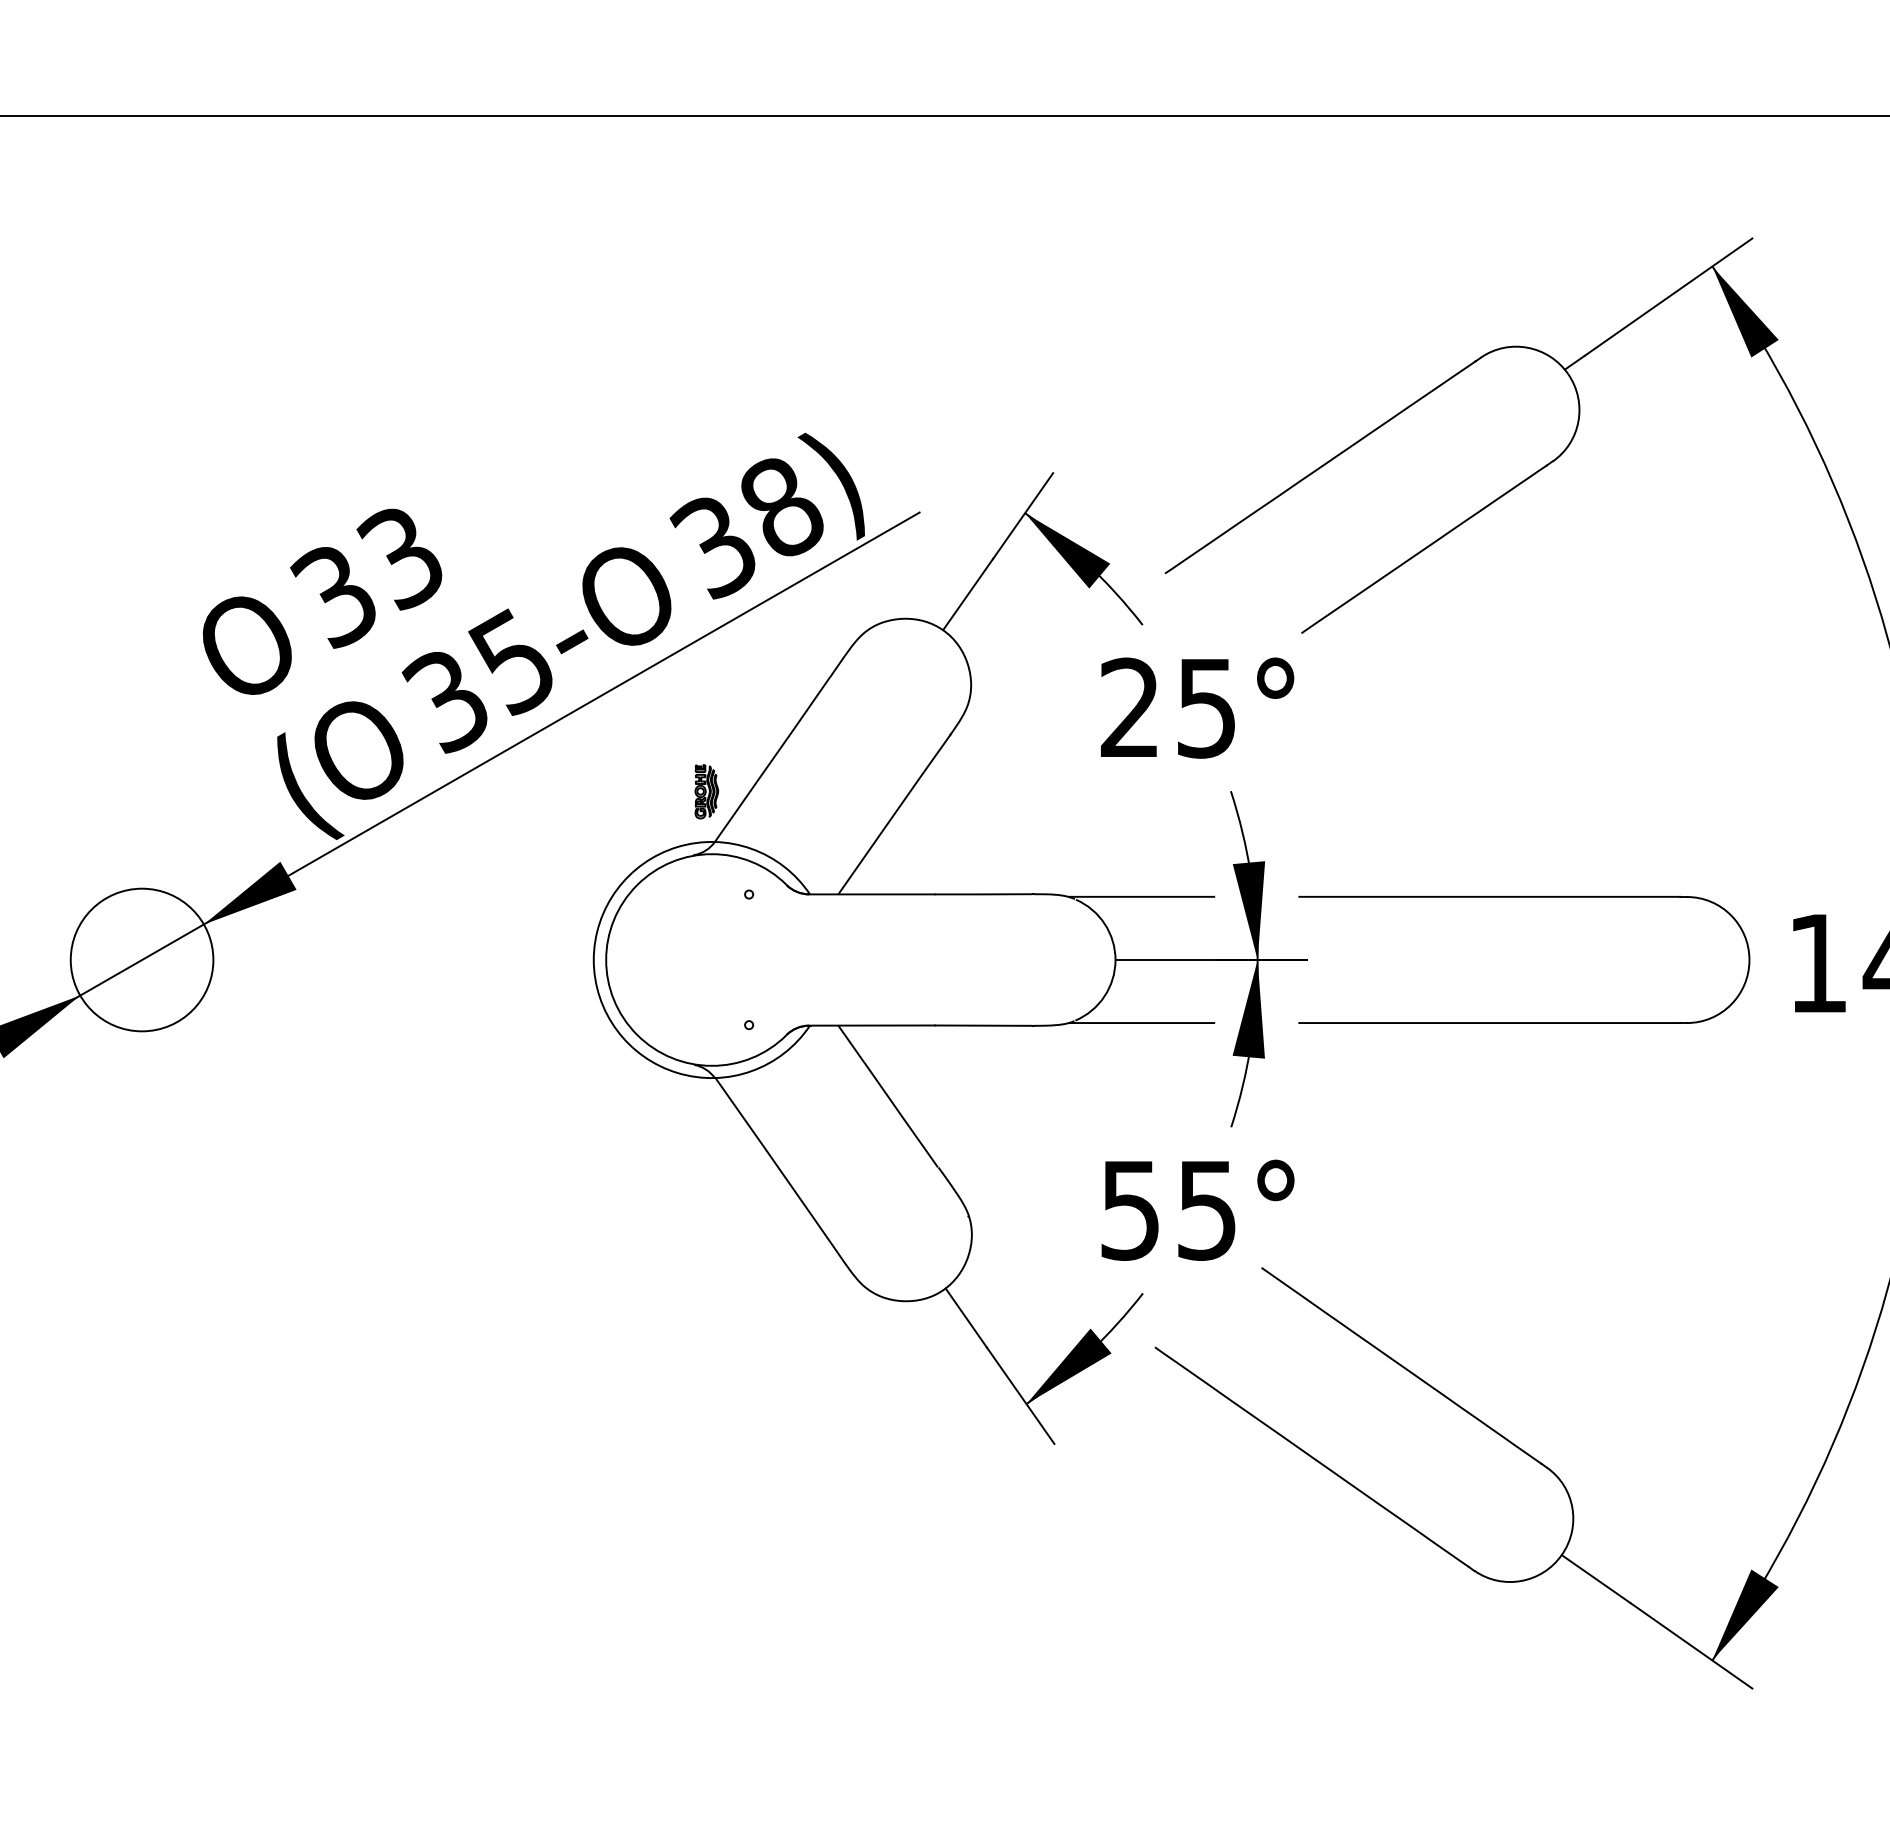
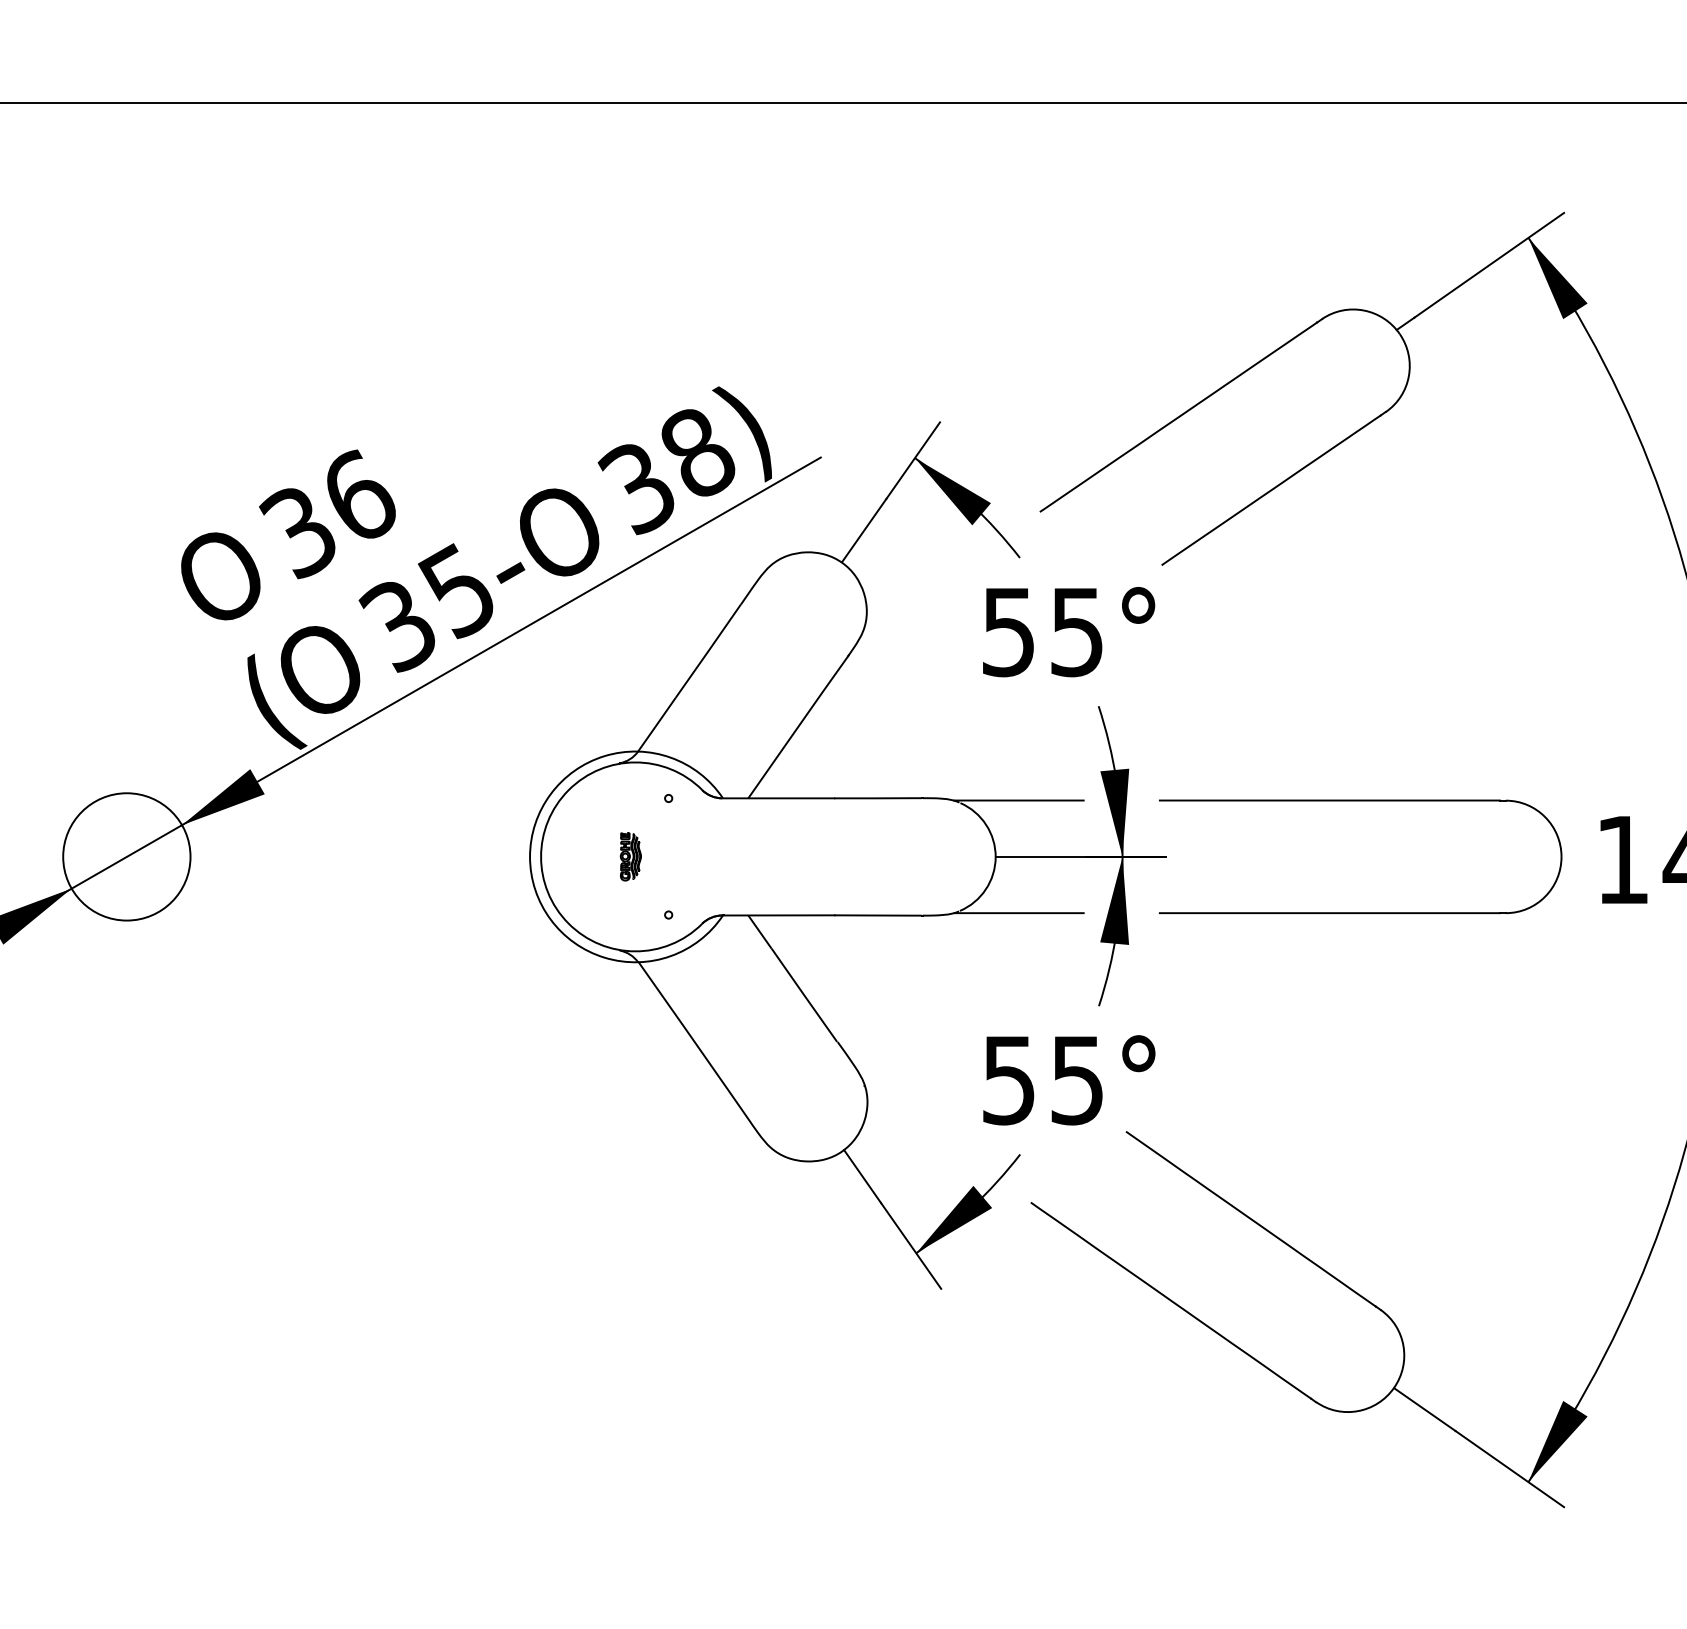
text: (399, 557) -> (356, 497), 33 -> 36
text: (1128, 708) -> (1007, 632), 25° -> 55°
part: (706, 791) -> (630, 856), moved

